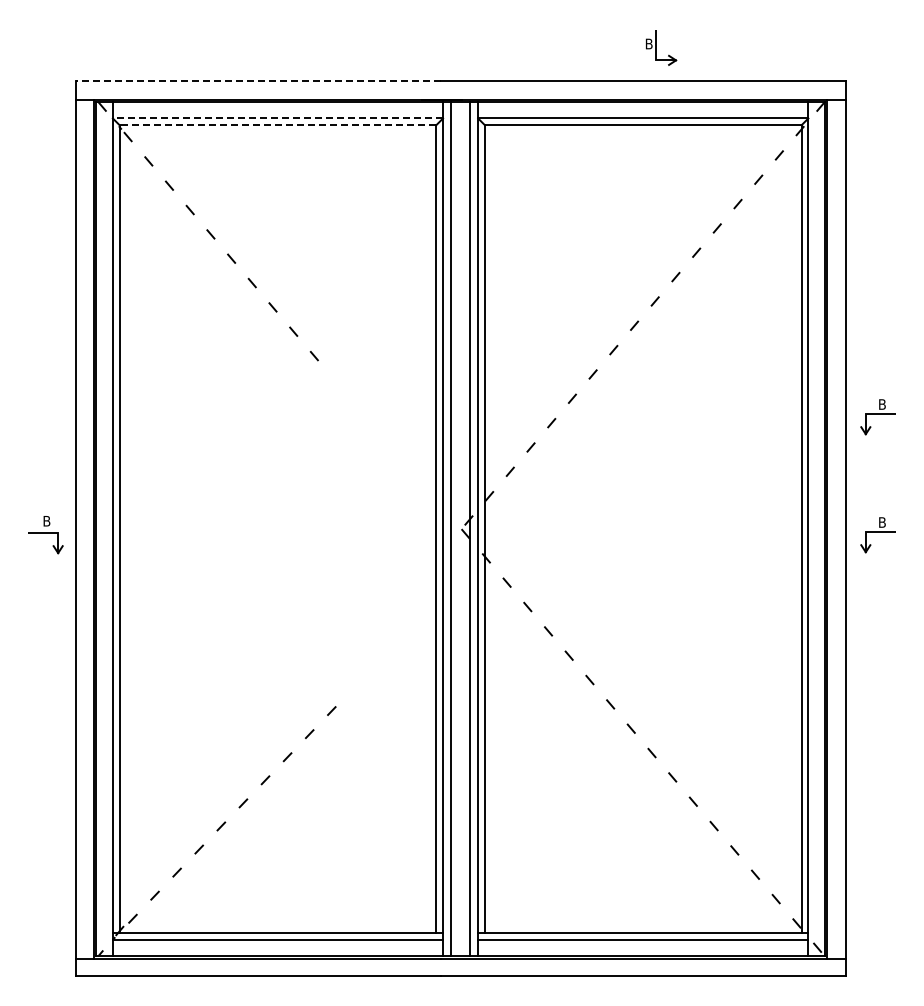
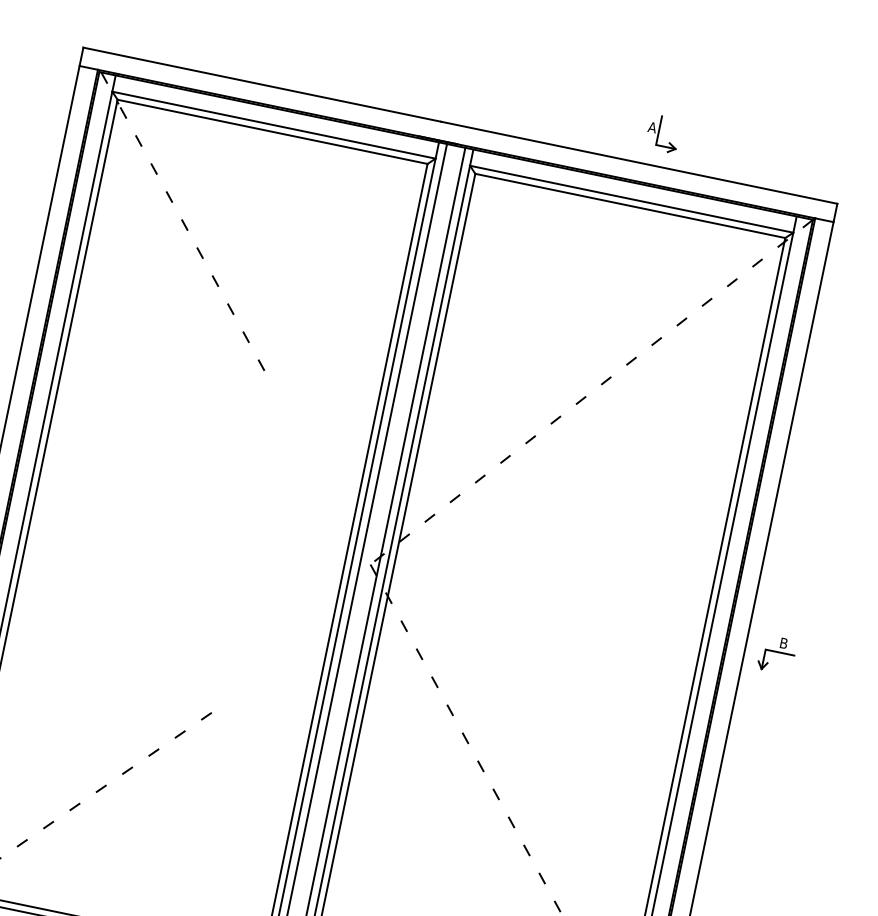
text: (649, 43) -> (653, 127), B -> A
line: (258, 81) -> (262, 85), dashed -> solid
line: (277, 118) -> (273, 125), dashed -> solid
line: (277, 125) -> (272, 131), dashed -> solid
part: (877, 417) -> (800, 539), removed

